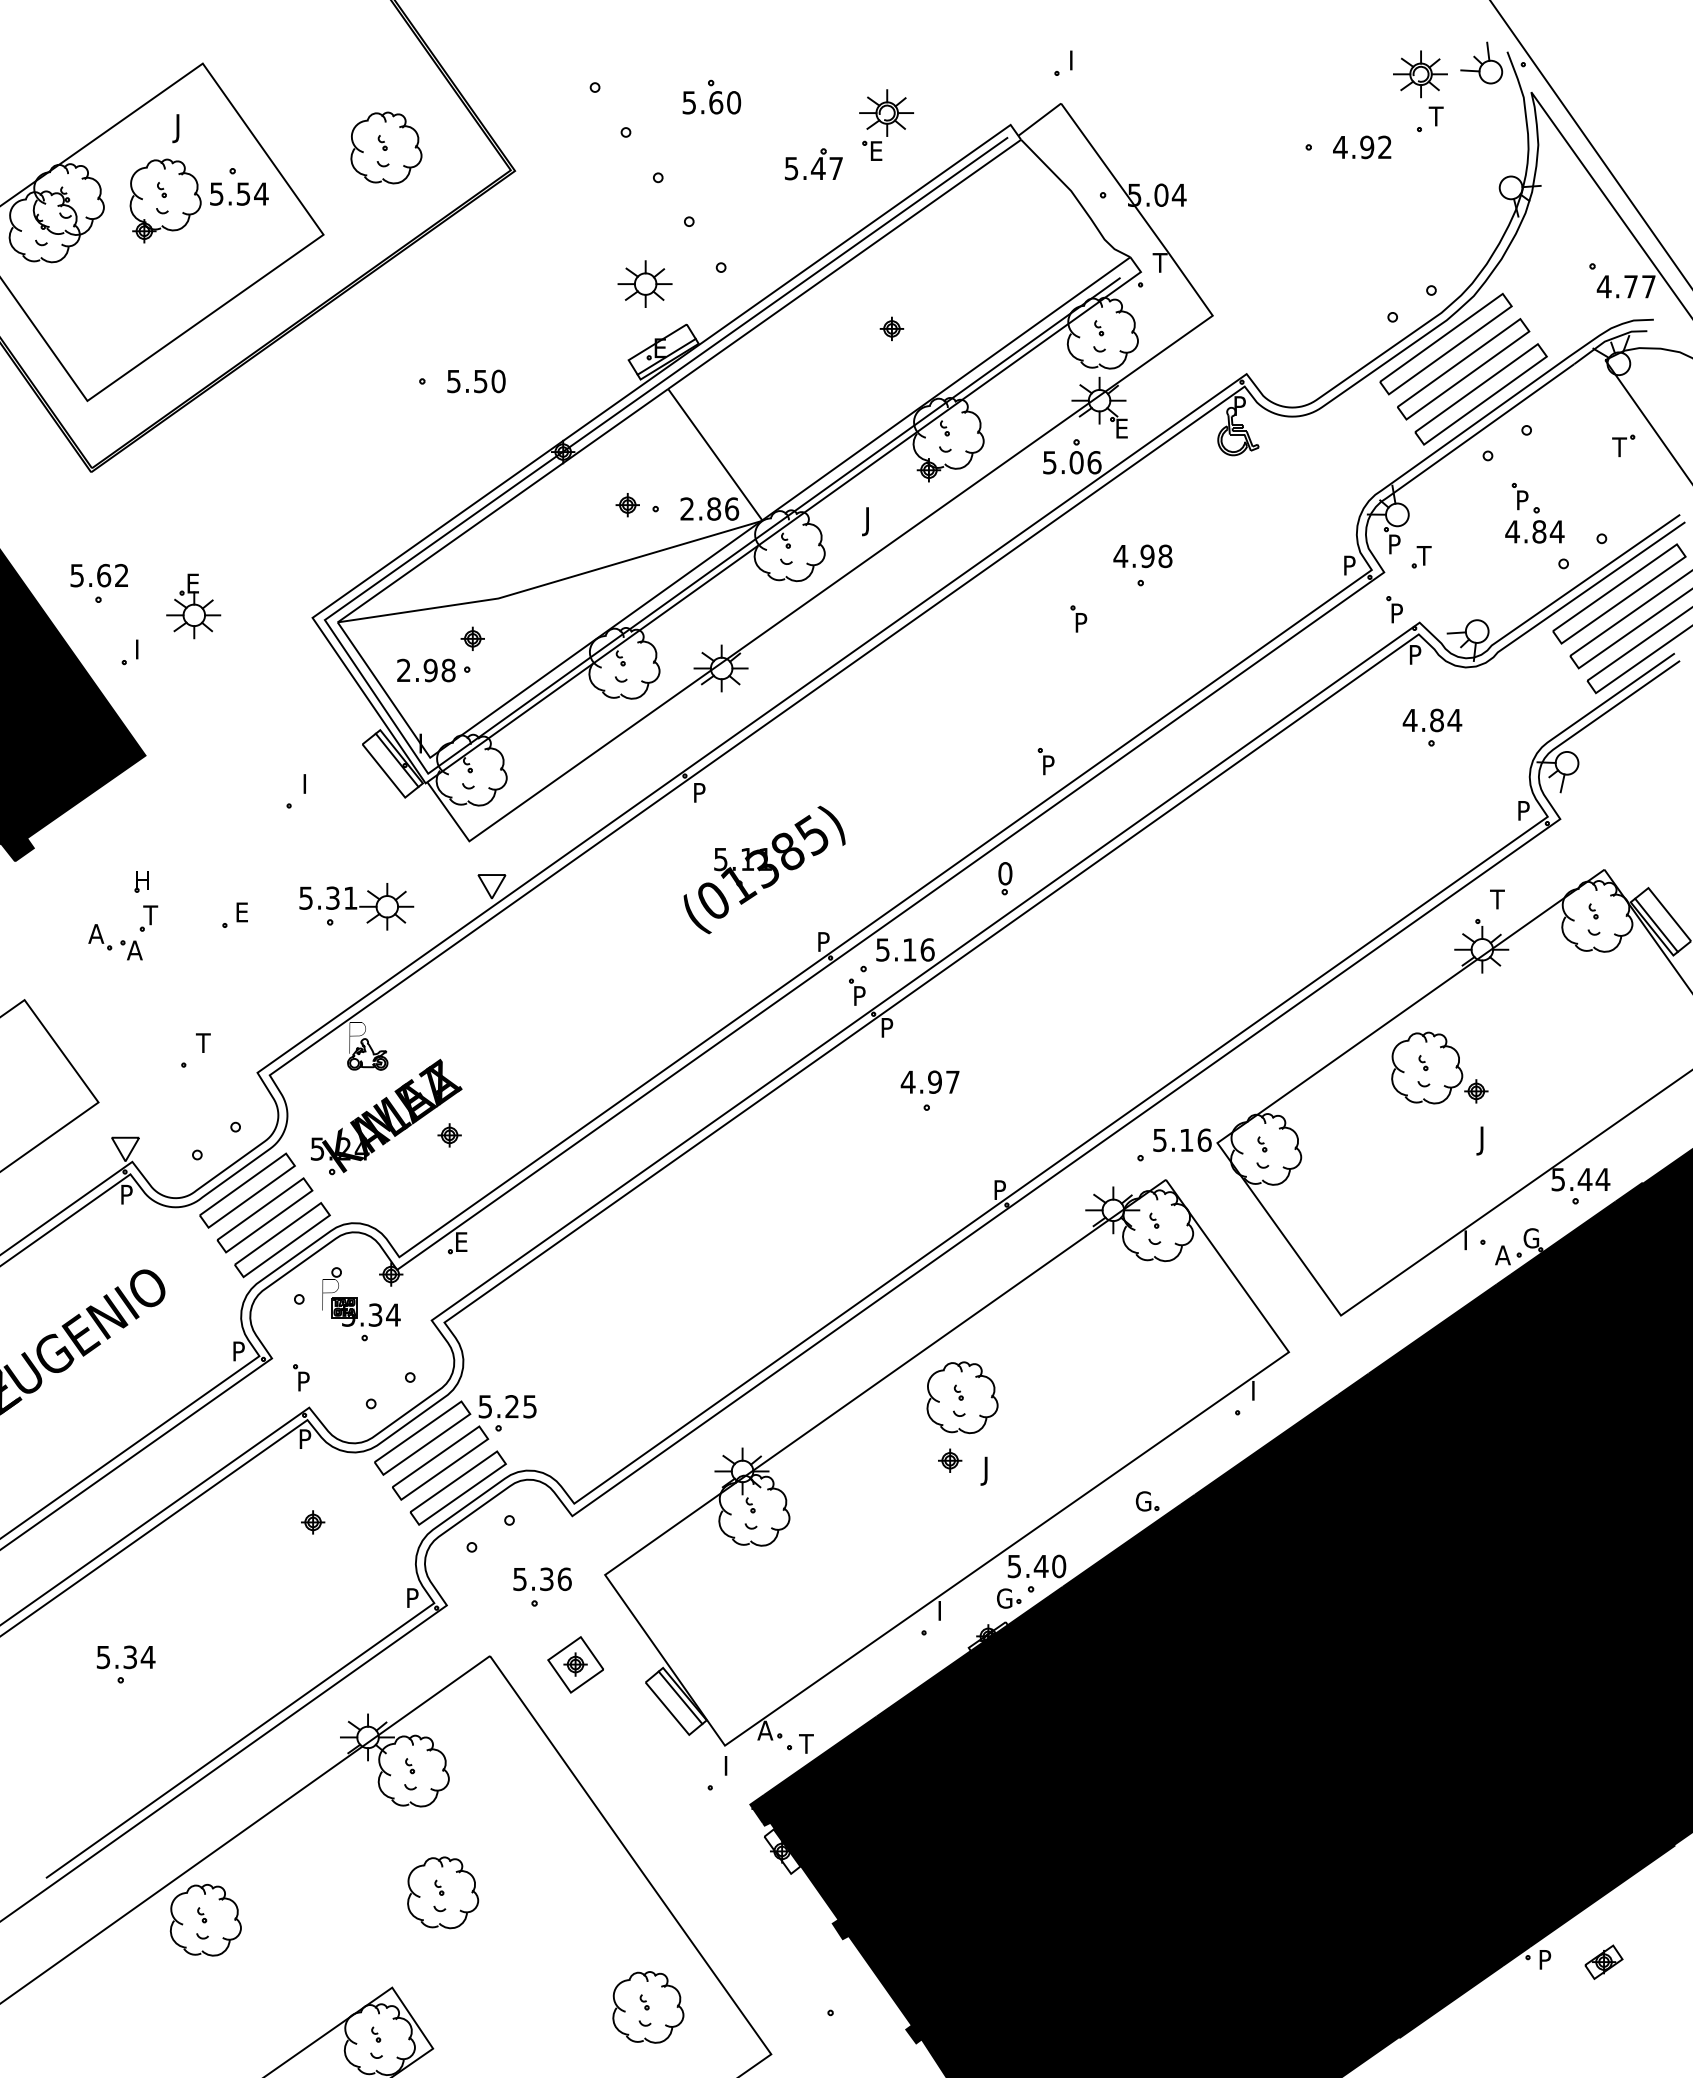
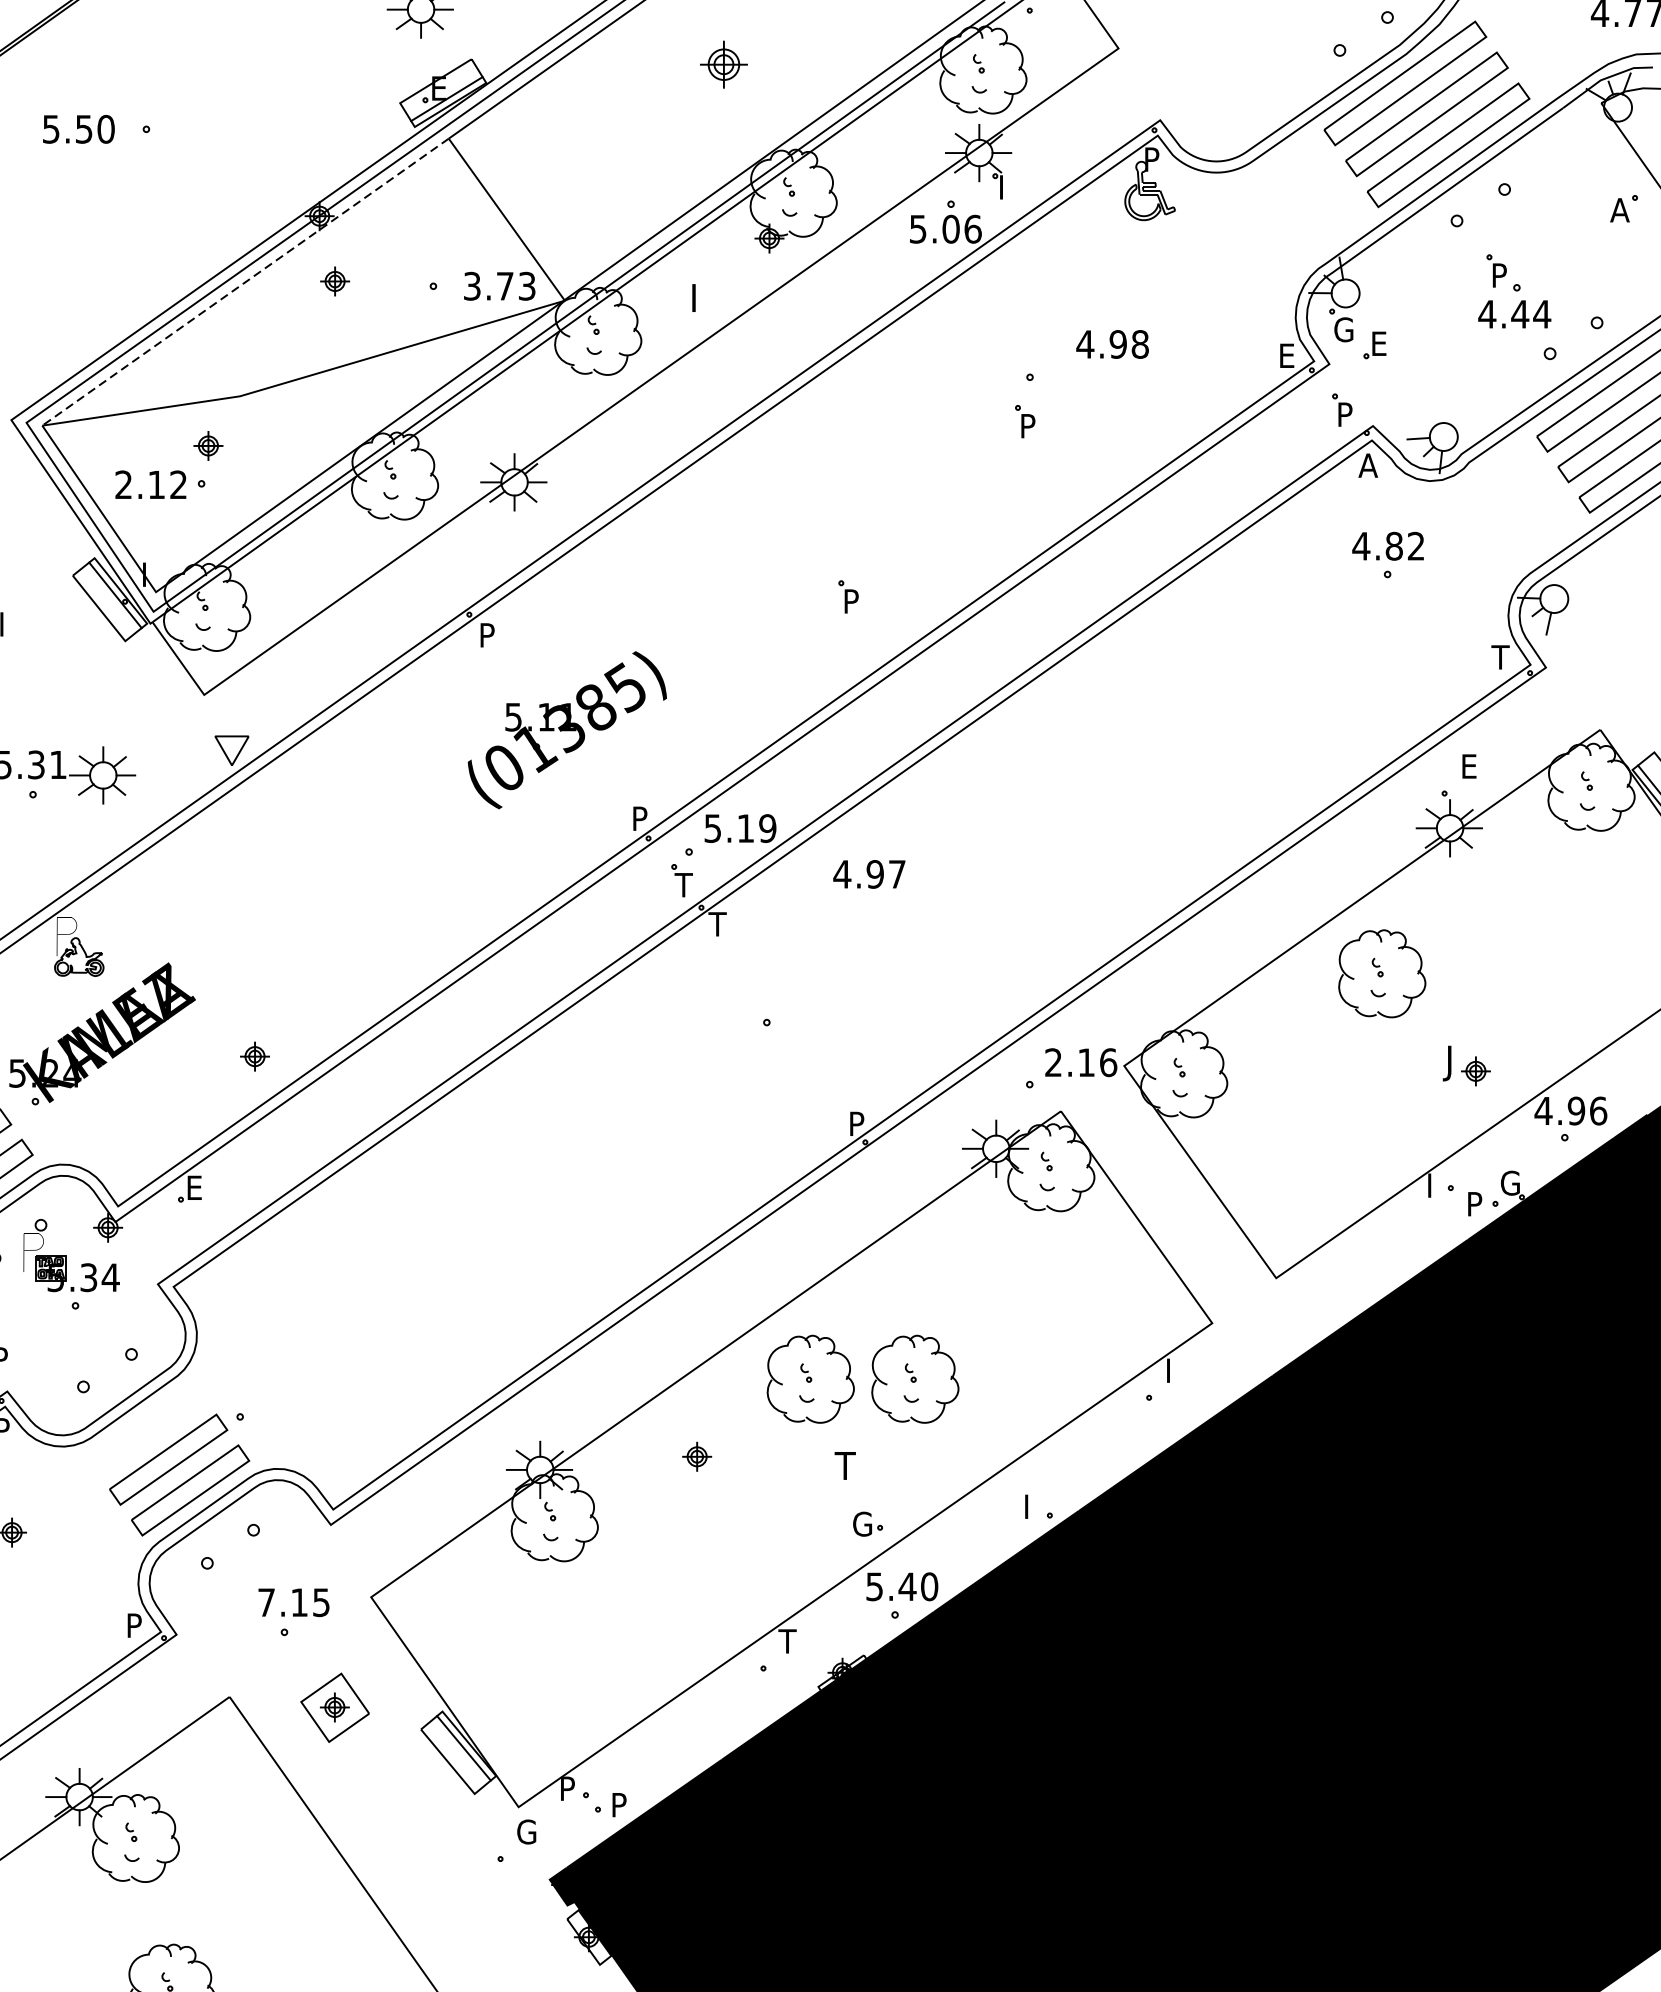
part: (891, 328) -> (723, 64), size x1.6
text: (476, 381) -> (78, 129), moved
text: (1122, 428) -> (1007, 187), E -> I
text: (1620, 447) -> (1620, 210), T -> A
part: (627, 505) -> (334, 281), moved
line: (502, 506) -> (244, 283), solid -> dashed
text: (709, 508) -> (499, 285), 2.86 -> 3.73
text: (1539, 531) -> (1520, 313), 4.84 -> 4.44
text: (865, 533) -> (691, 316), J -> I
text: (1395, 544) -> (1343, 329), P -> G
text: (1423, 555) -> (1377, 343), T -> E
text: (1142, 556) -> (1112, 344), moved
text: (1350, 565) -> (1287, 355), P -> E
part: (1078, 618) -> (1024, 420), moved
text: (1415, 654) -> (1367, 465), P -> A
text: (439, 670) -> (167, 484), 2.98 -> 2.12
text: (1454, 719) -> (1415, 545), 4.84 -> 4.82
part: (1045, 761) -> (847, 596), moved
text: (1522, 810) -> (1499, 657), P -> T
part: (1005, 878) -> (863, 740), removed
text: (1497, 899) -> (1468, 766), T -> E
text: (927, 949) -> (767, 827), 5.16 -> 5.19
text: (858, 995) -> (682, 884), P -> T
text: (886, 1027) -> (717, 923), P -> T
text: (929, 1081) -> (868, 873), moved
part: (1476, 1091) -> (1476, 1071), moved
part: (449, 1135) -> (254, 1056), moved
text: (1159, 1140) -> (1053, 1062), 5.16 -> 2.16
text: (1580, 1179) -> (1570, 1110), 5.44 -> 4.96
text: (1502, 1255) -> (1474, 1204), A -> P
part: (1047, 1397) -> (915, 1378), added
part: (450, 1429) -> (181, 1418), removed
part: (950, 1460) -> (697, 1456), moved
text: (989, 1470) -> (843, 1468), J -> T
text: (1143, 1501) -> (1033, 1506), G -> I
text: (542, 1579) -> (294, 1602), 5.36 -> 7.15
part: (1009, 1598) -> (868, 1524), moved
text: (943, 1610) -> (787, 1640), I -> T
text: (765, 1730) -> (568, 1788), A -> P
text: (806, 1743) -> (618, 1804), T -> P
text: (731, 1765) -> (526, 1831), I -> G

